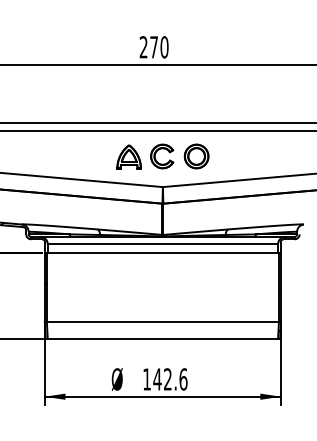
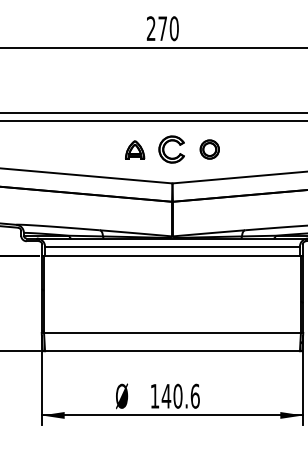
part: (128, 156) -> (134, 149), size x0.7
part: (196, 156) -> (209, 149), size x0.7
text: (167, 379) -> (177, 396), 142.6 -> 140.6

